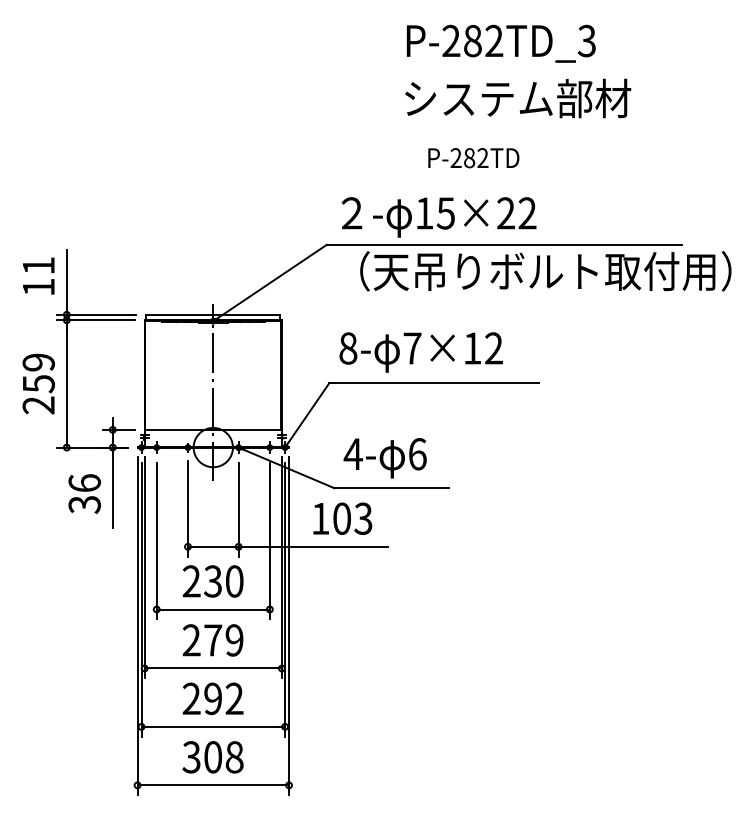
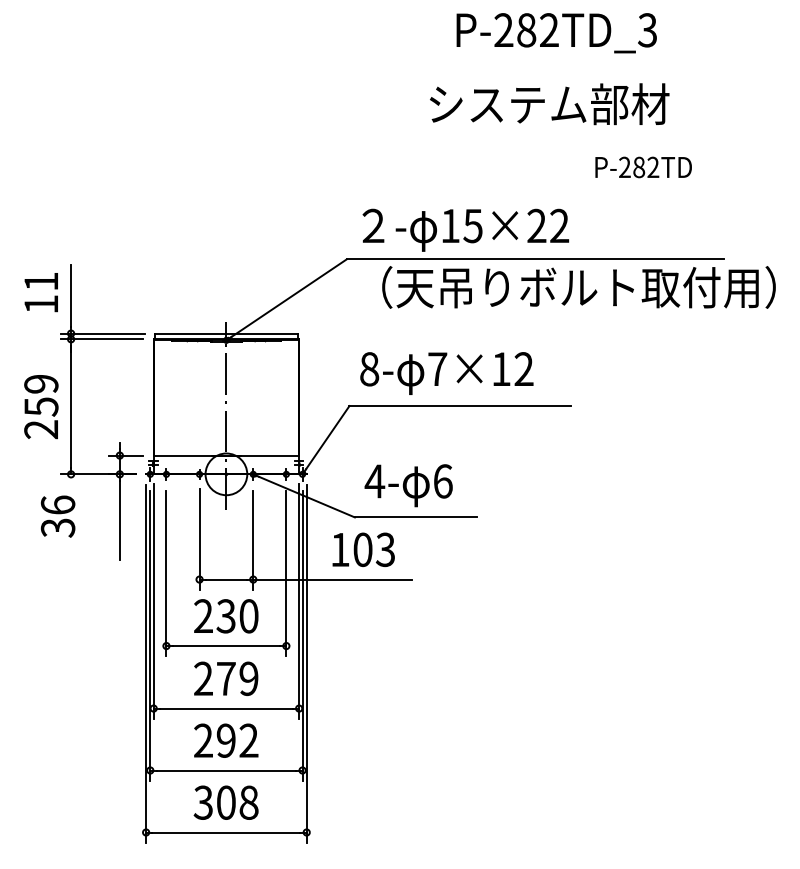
text: (501, 44) -> (556, 33), moved
text: (473, 158) -> (643, 167), moved
text: (84, 493) -> (57, 516), moved

